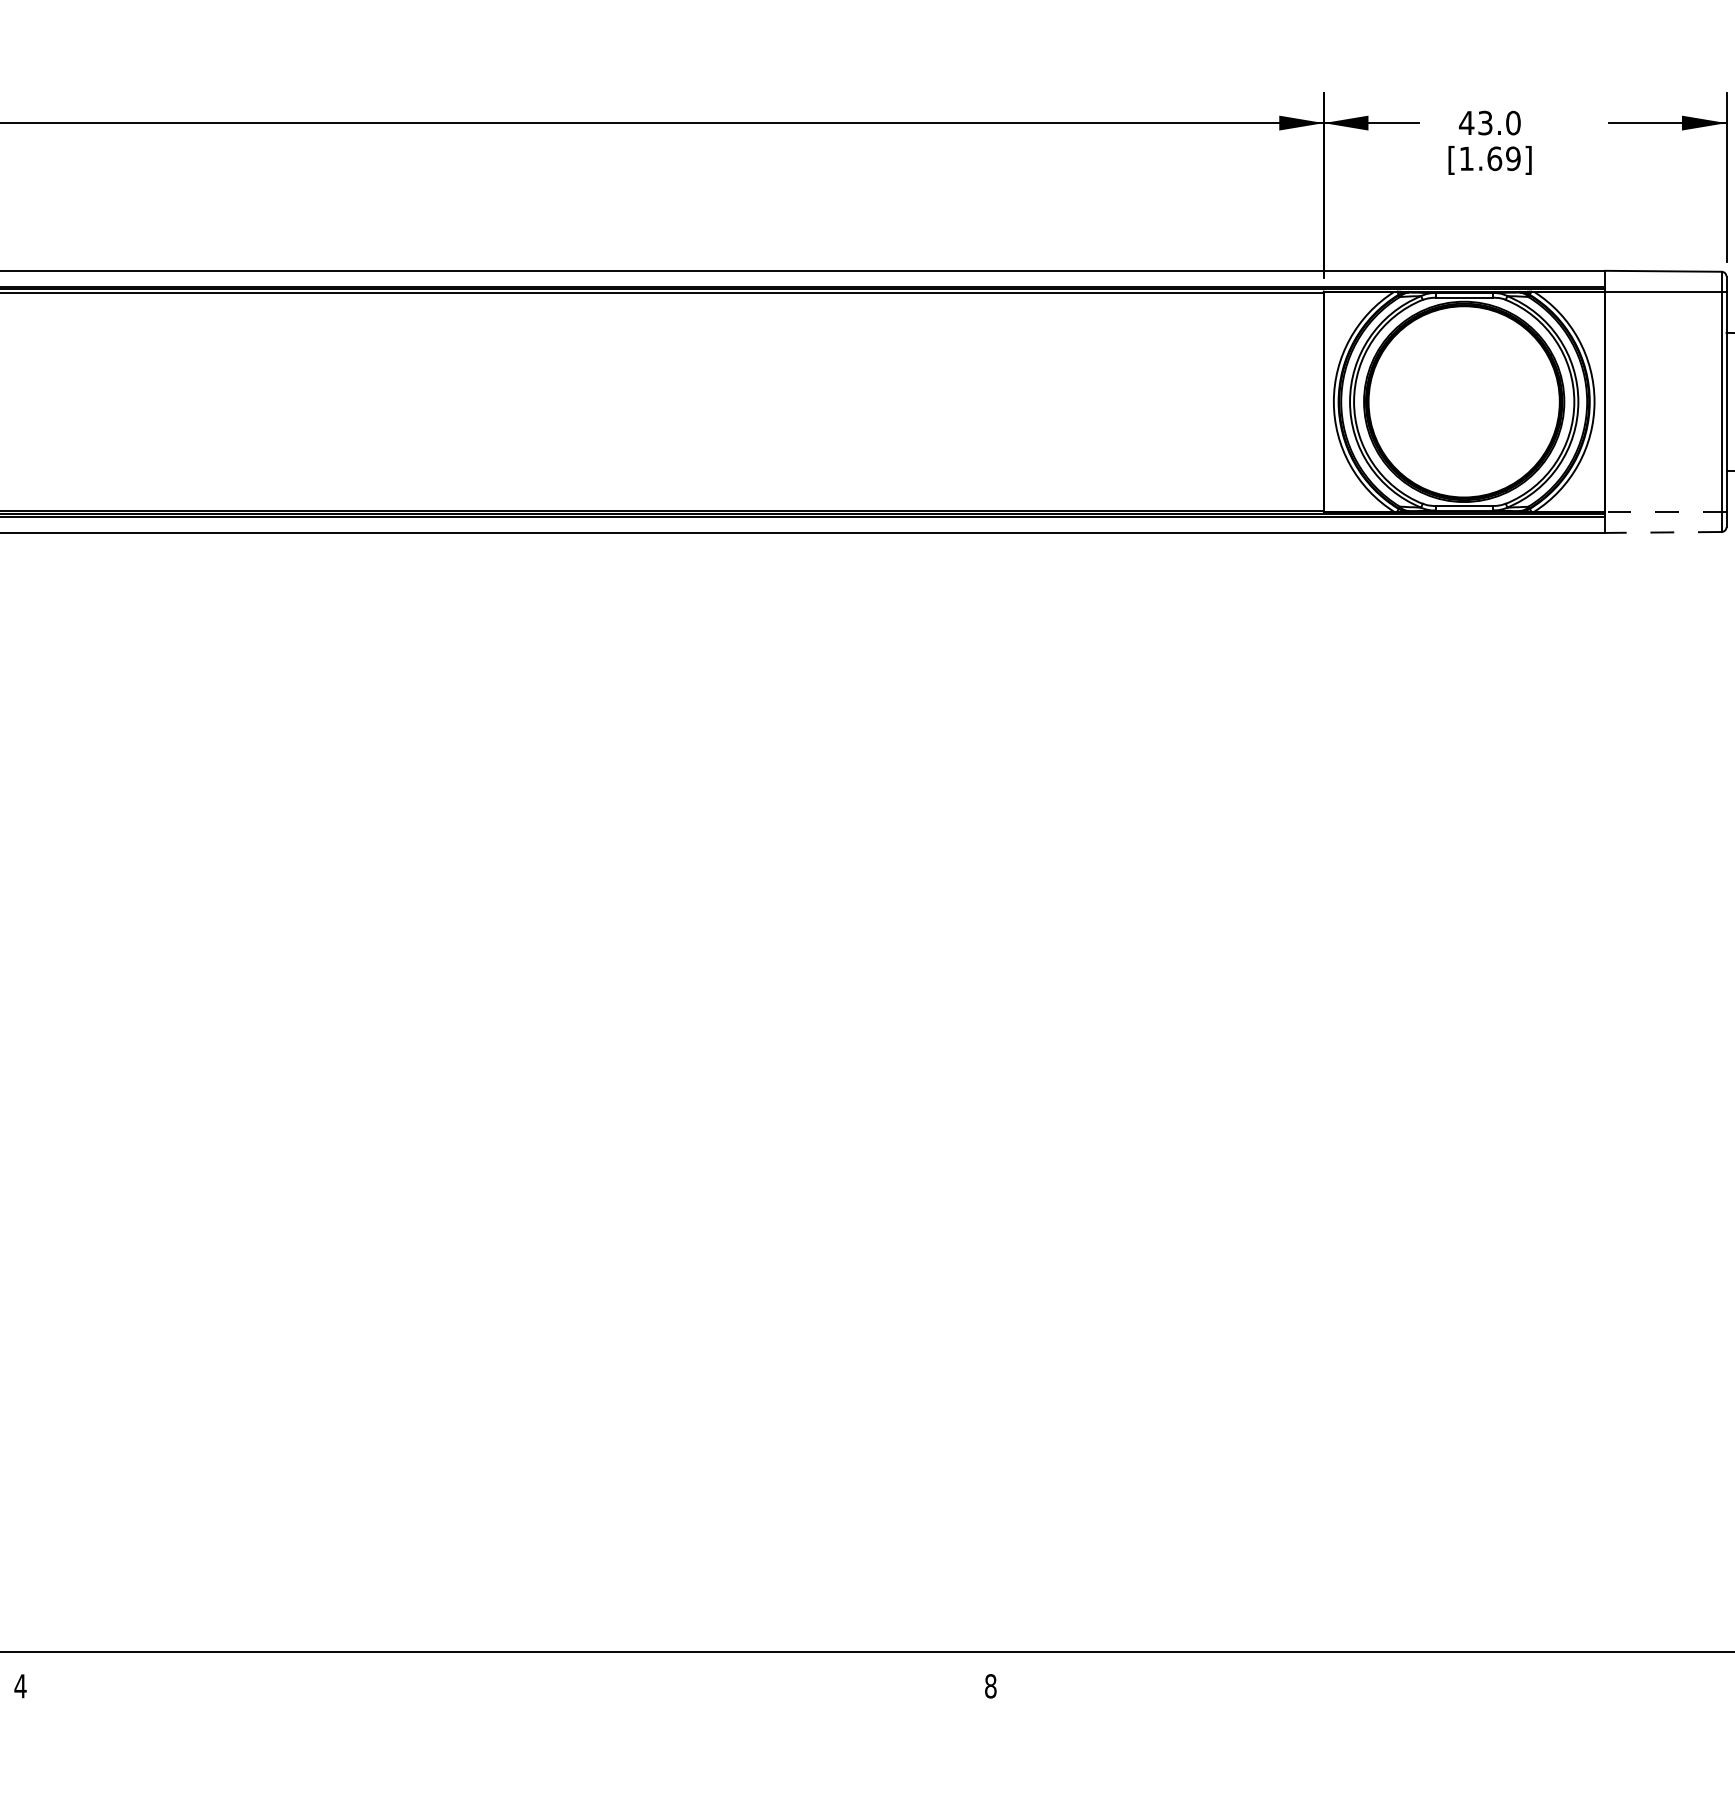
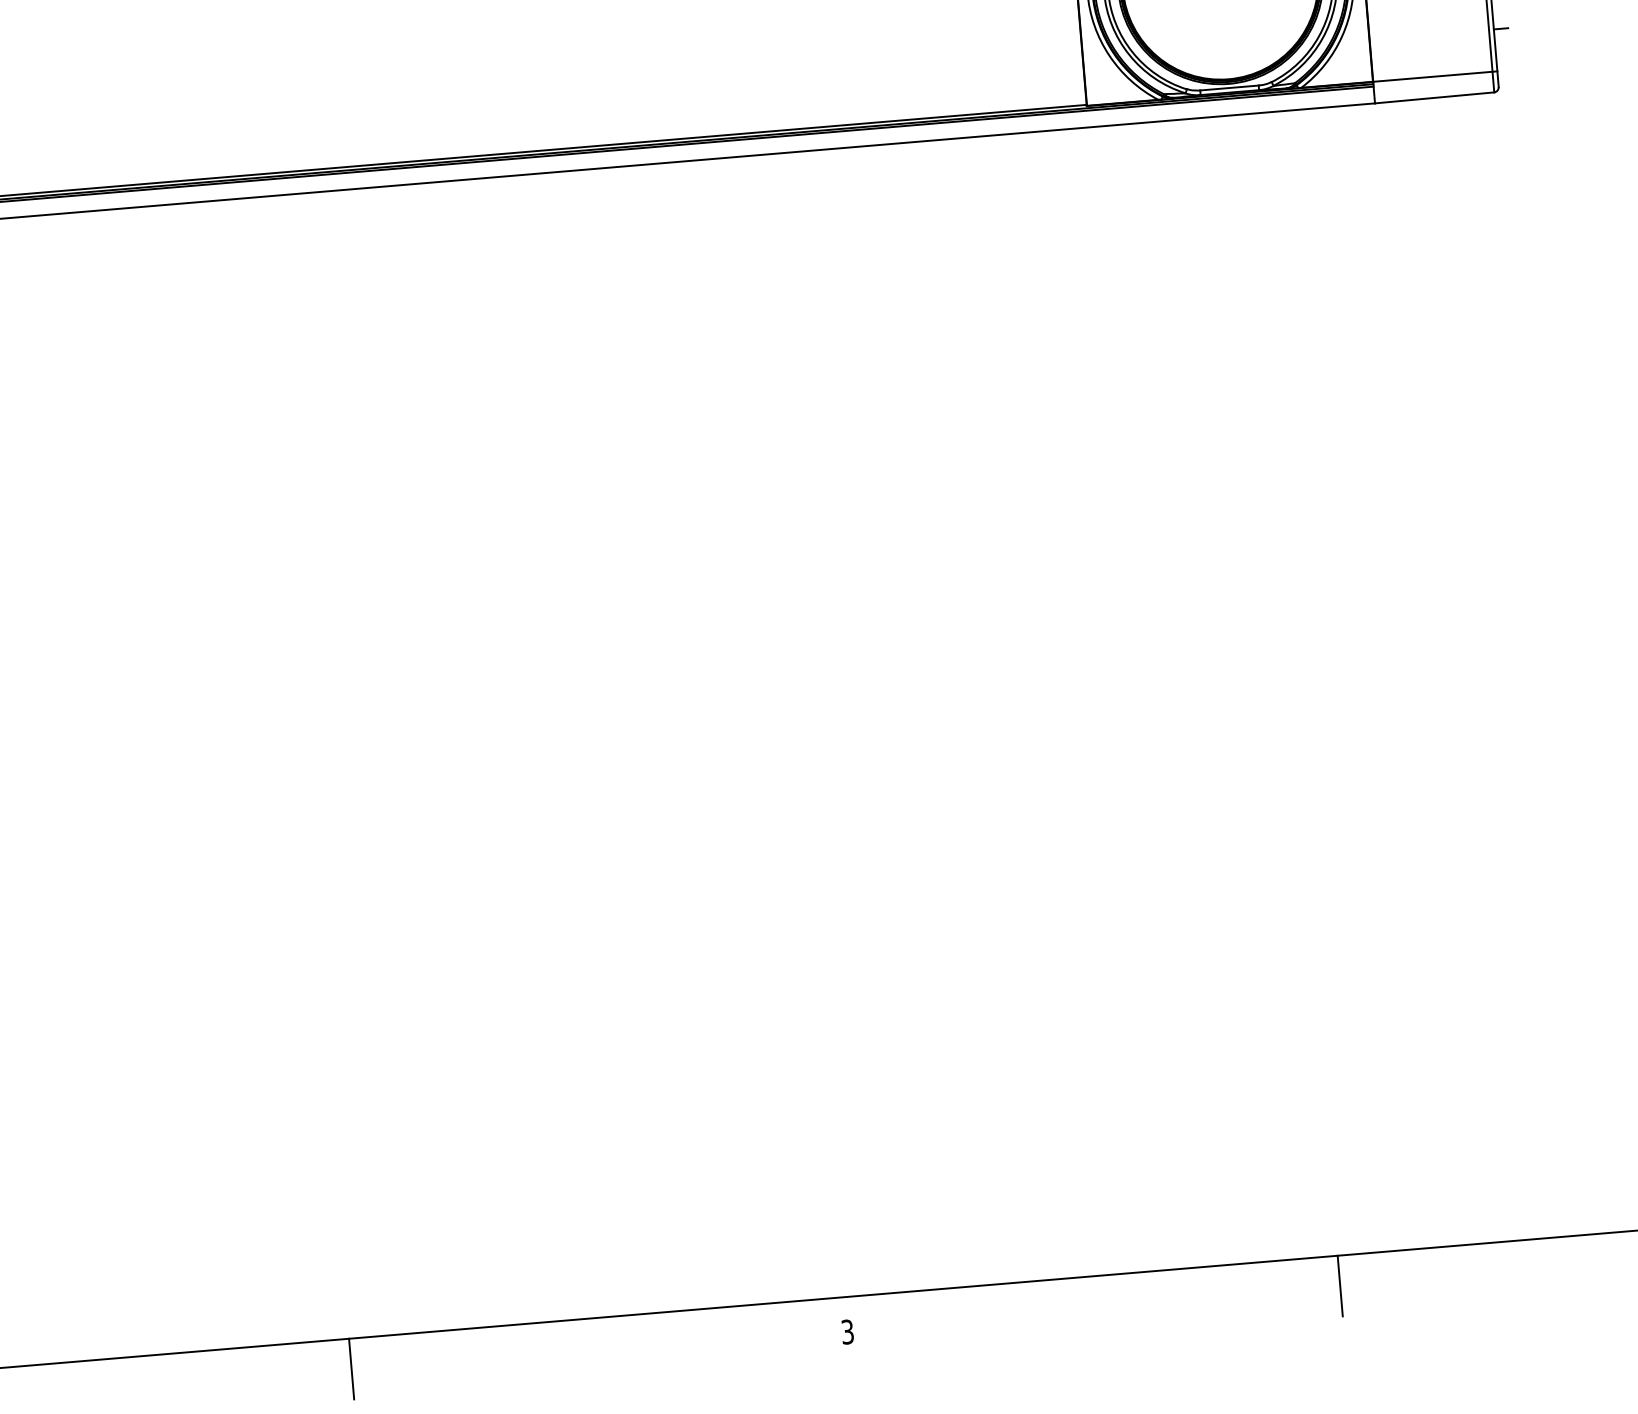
line: (1665, 511) -> (1435, 76), dashed -> solid
line: (1663, 532) -> (1434, 97), dashed -> solid
line: (504, 1681) -> (351, 1368), added
line: (1474, 1681) -> (1340, 1285), added
text: (990, 1686) -> (847, 1332), 8 -> 3

